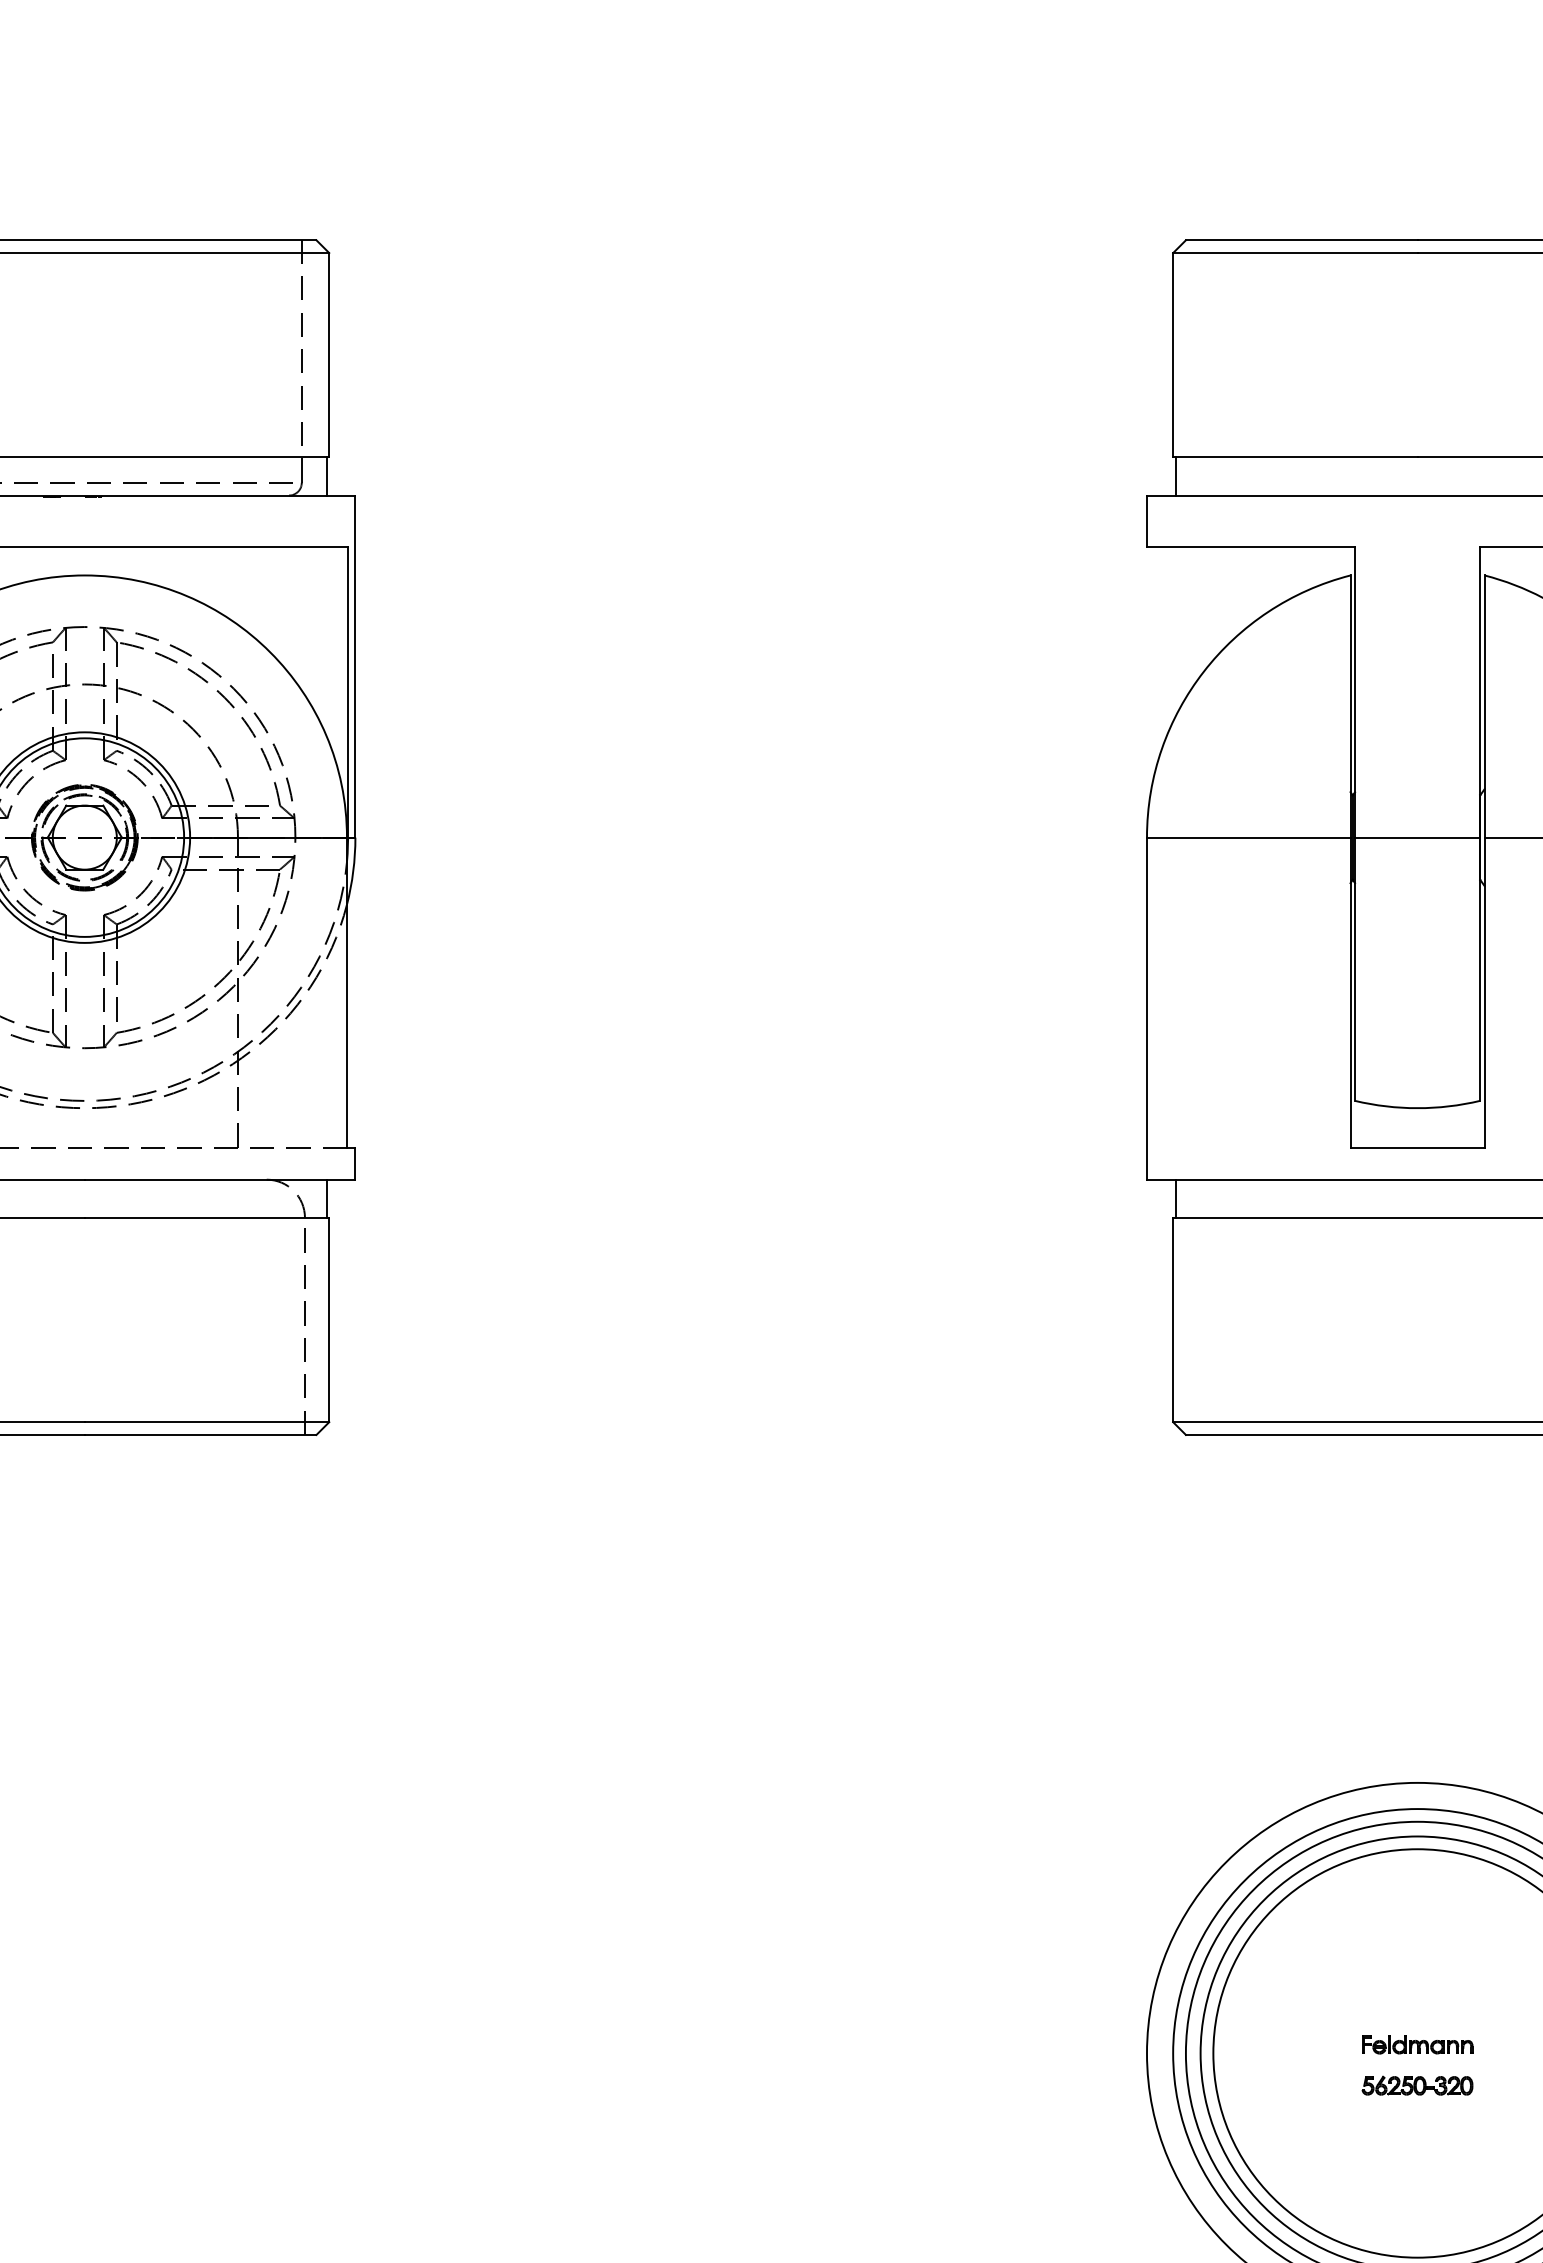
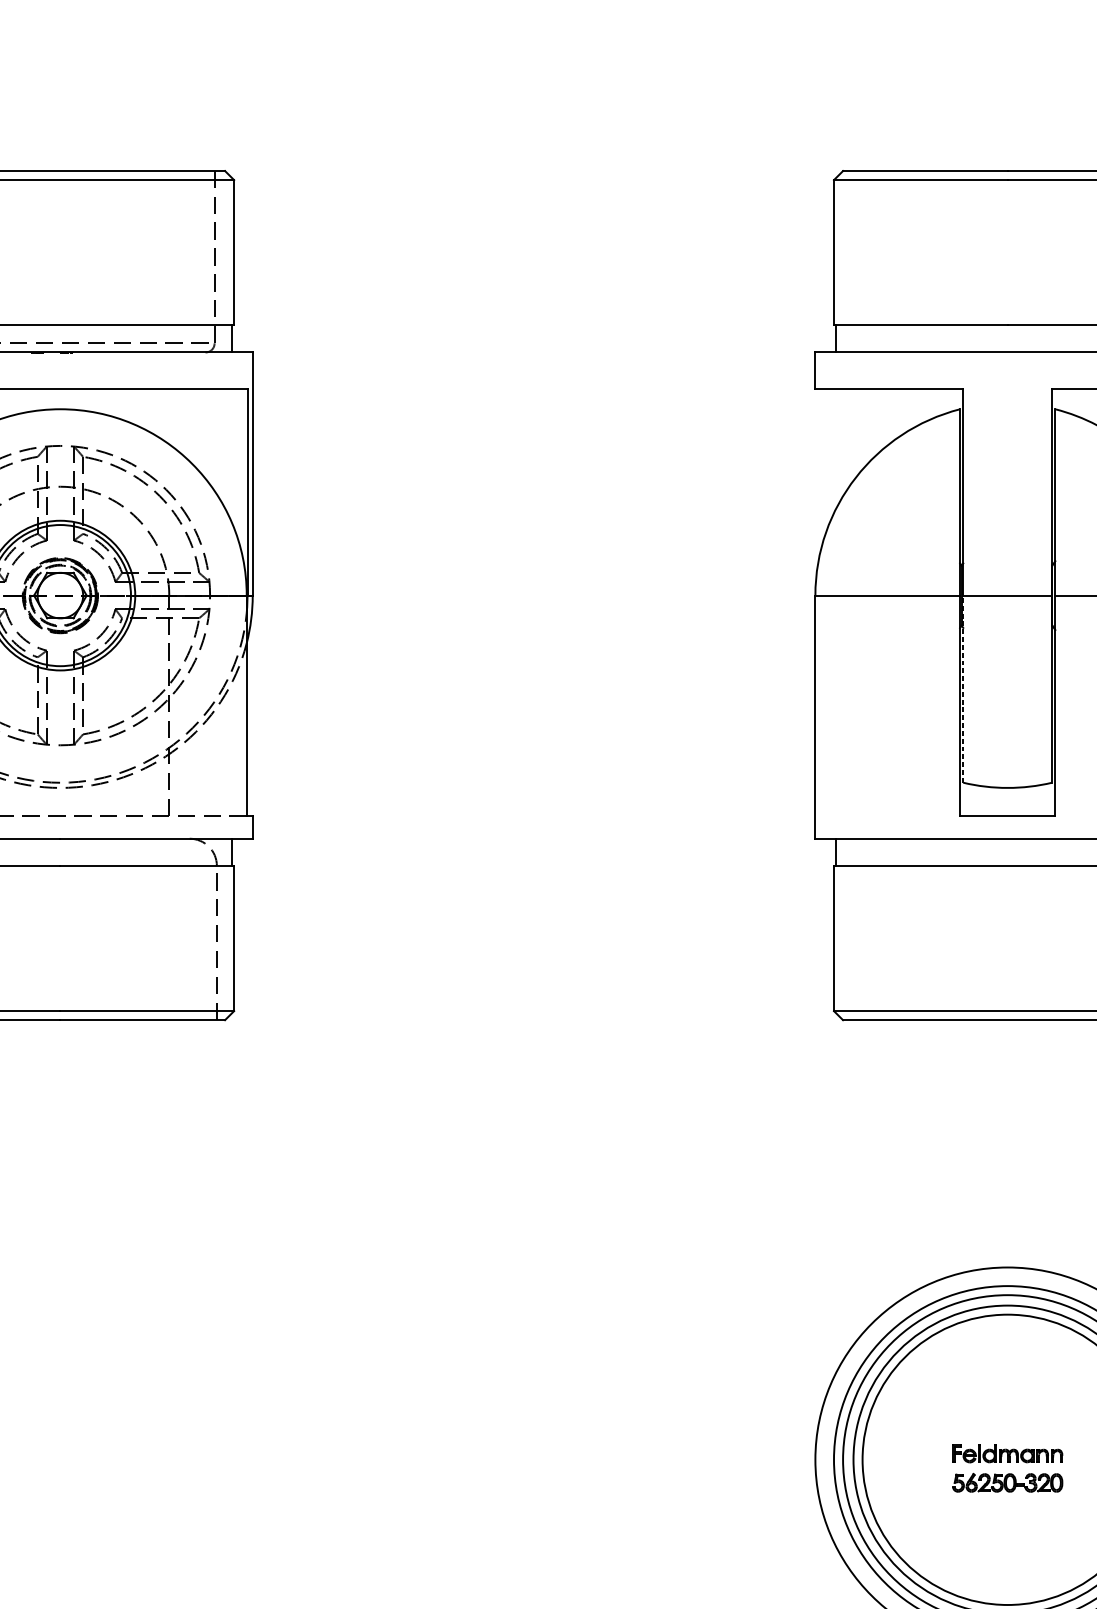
line: (1355, 969) -> (963, 689), solid -> dashed
part: (1417, 2044) -> (1007, 1453), size x1.4
part: (1417, 2085) -> (1007, 1482), size x1.4

